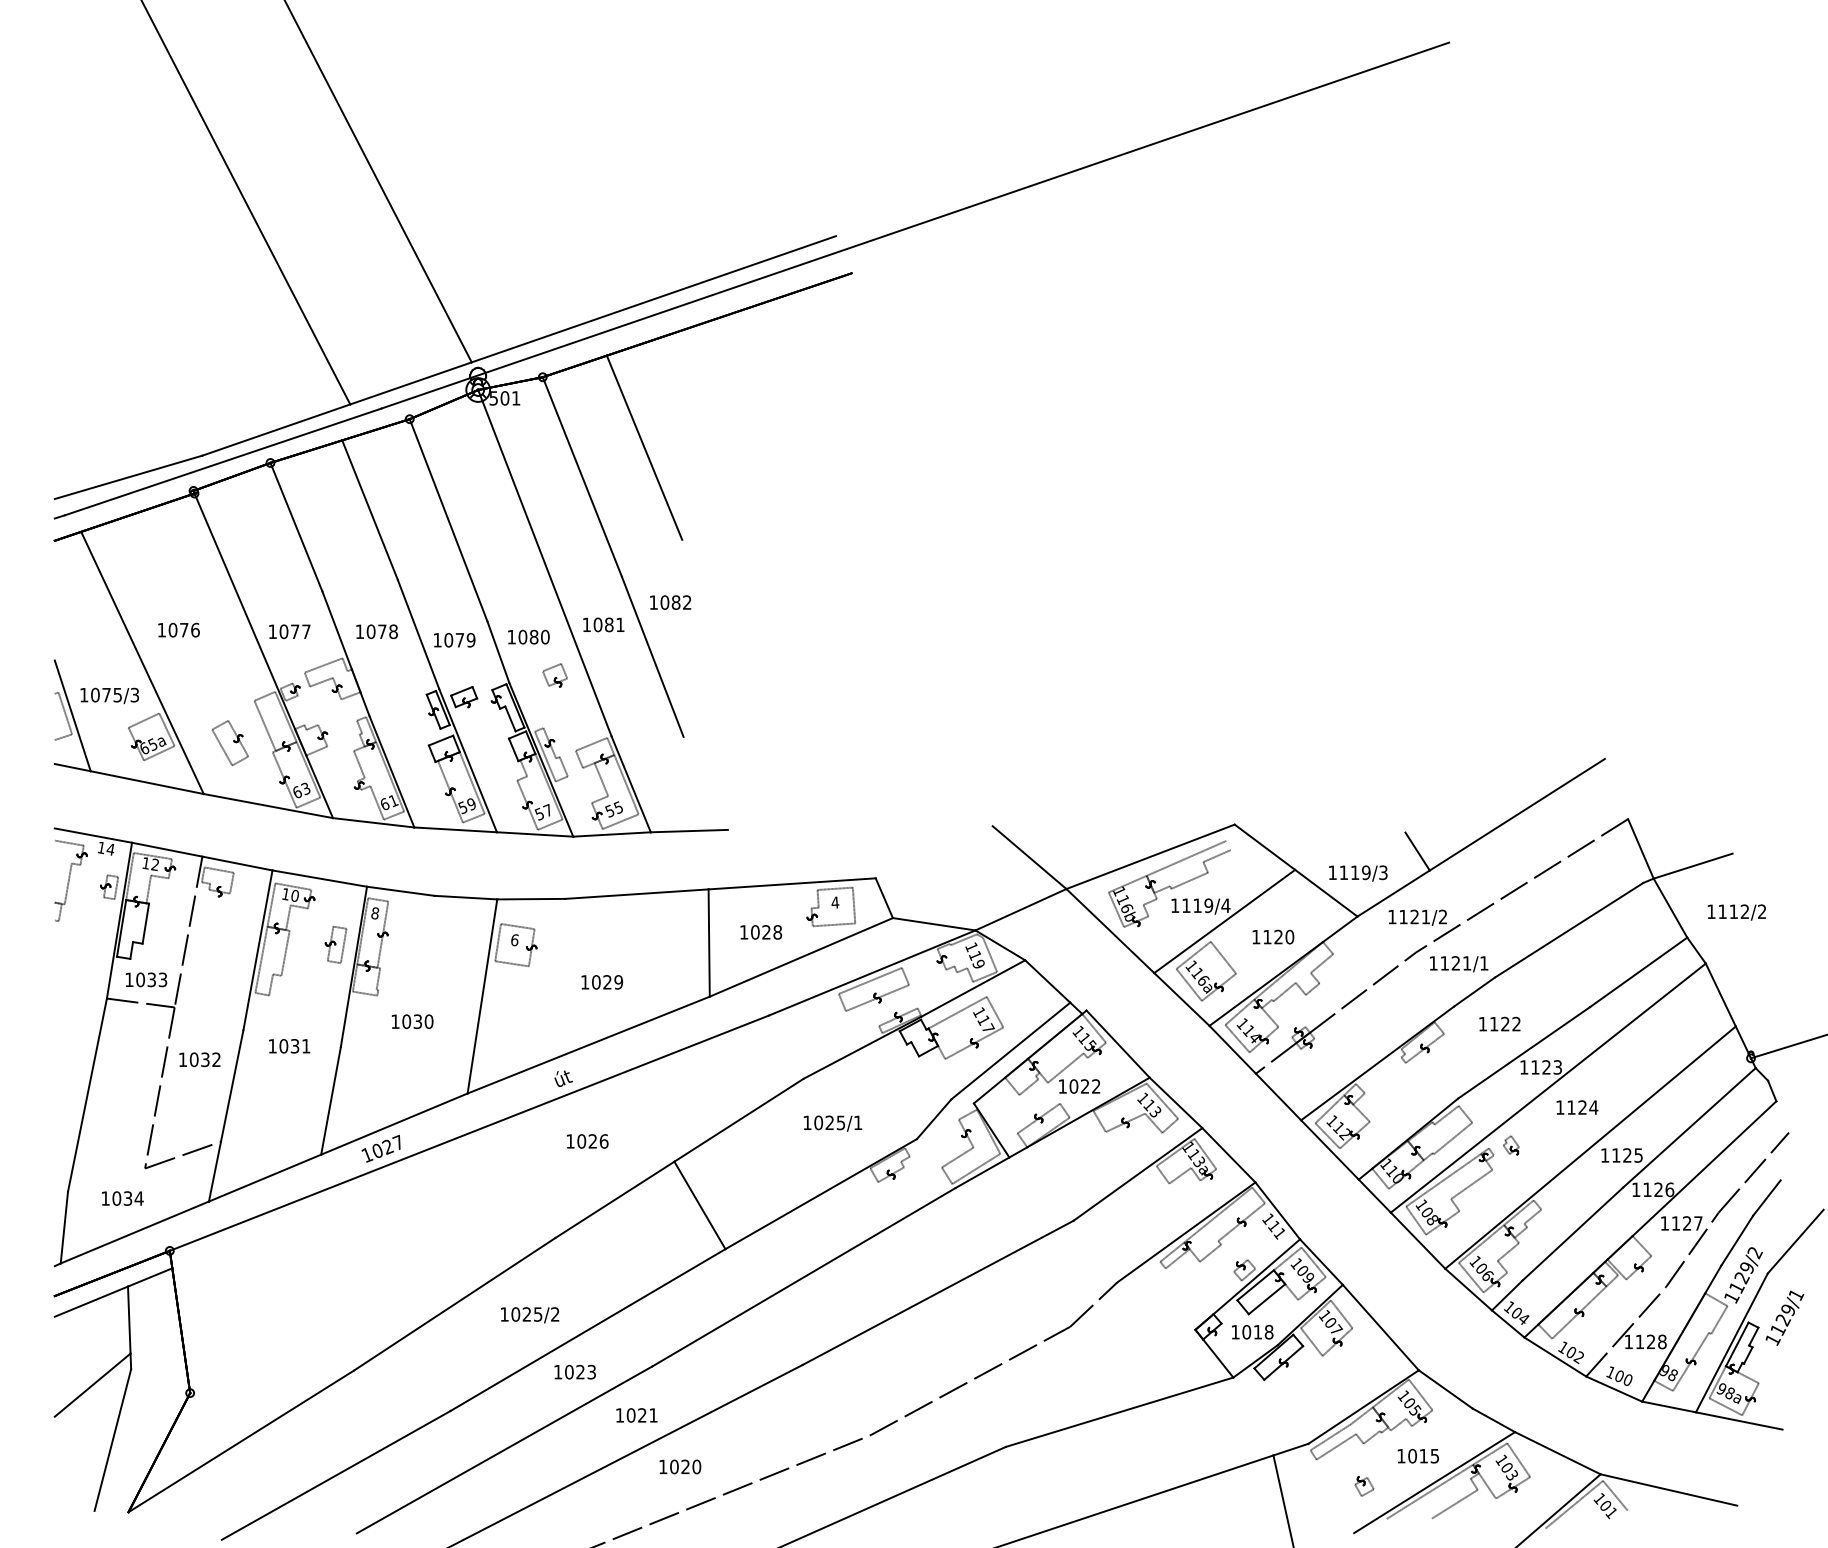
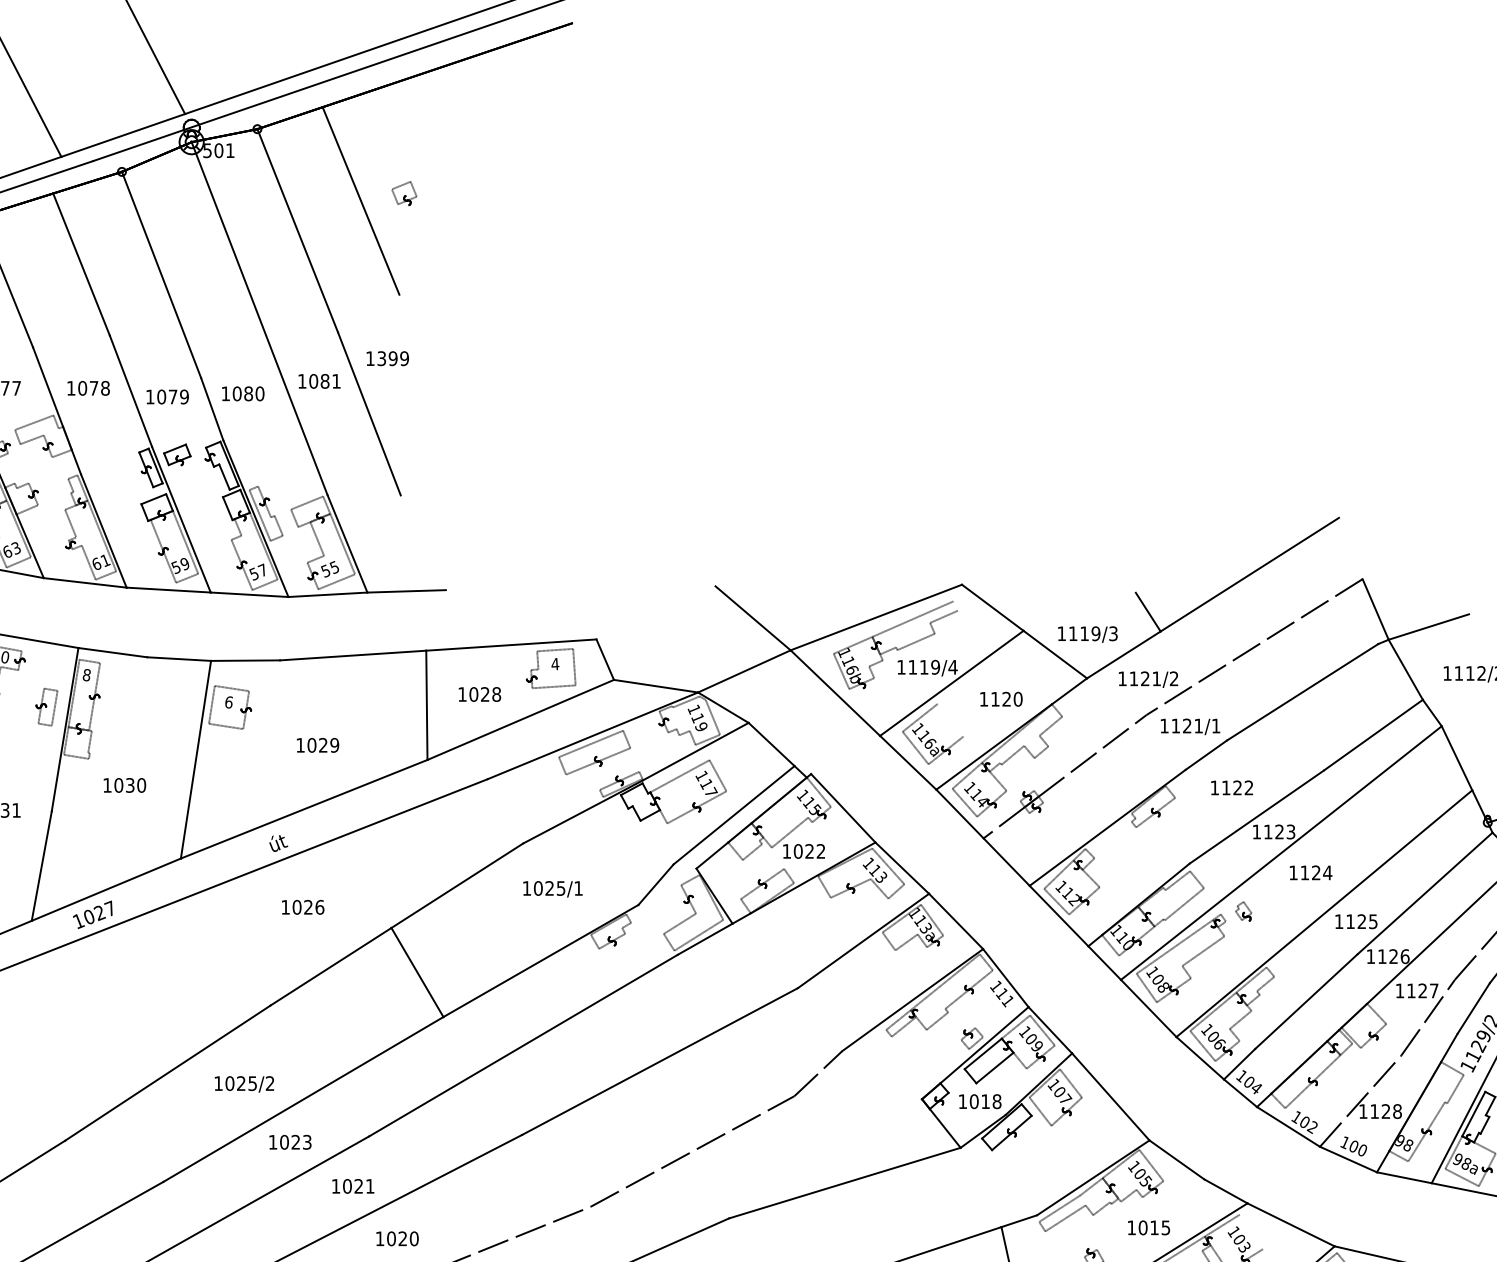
text: (675, 602) -> (392, 358), 1082 -> 1399
part: (554, 675) -> (403, 193), moved
line: (1223, 957) -> (950, 720), removed
line: (1518, 1460) -> (1251, 1232), removed

